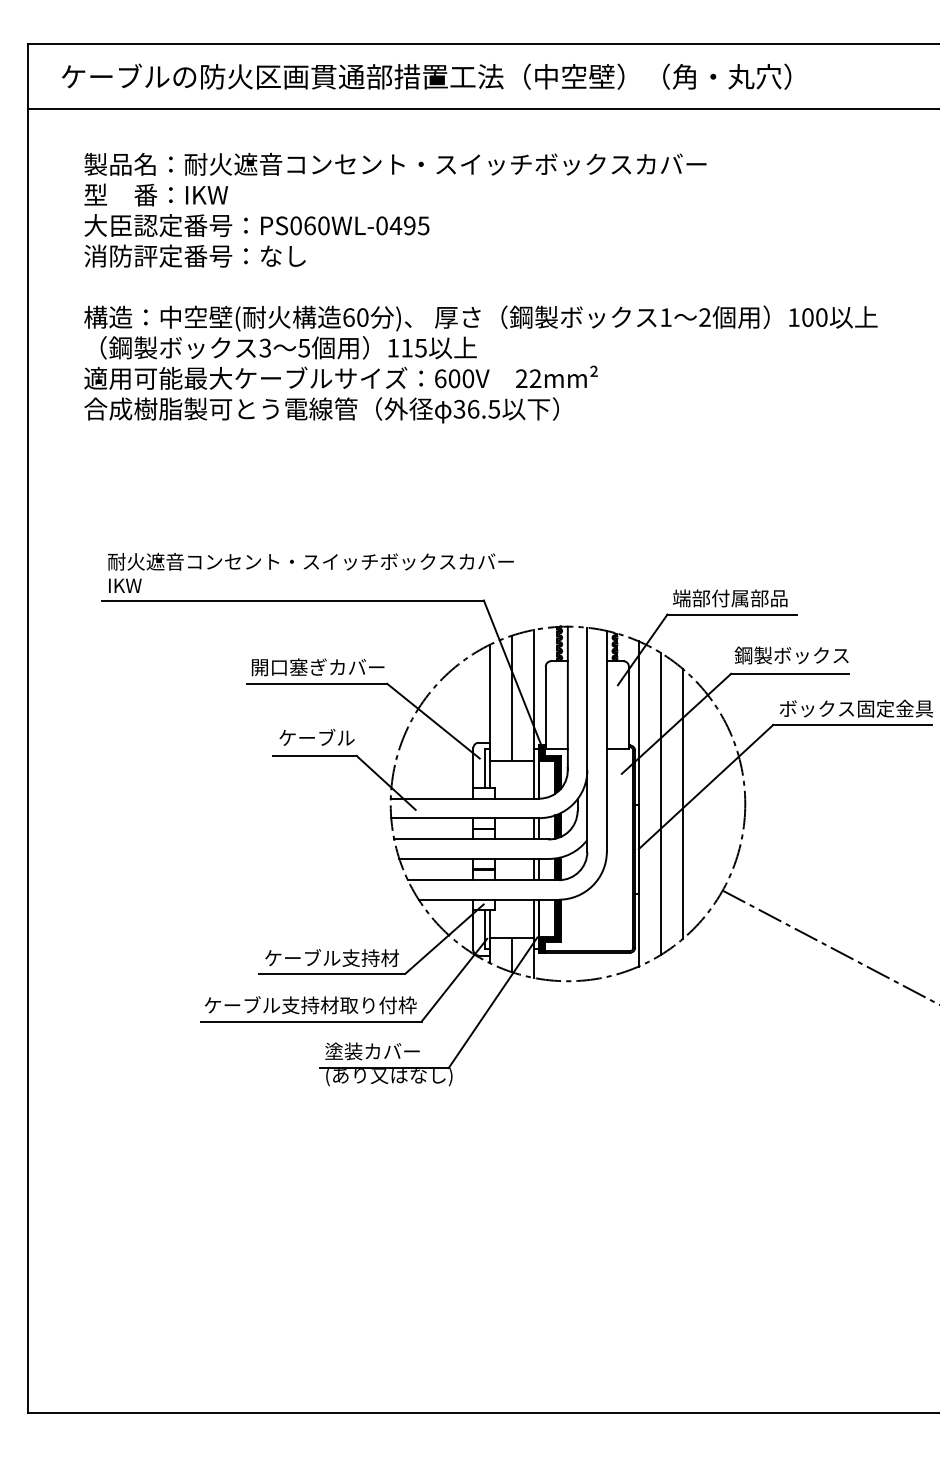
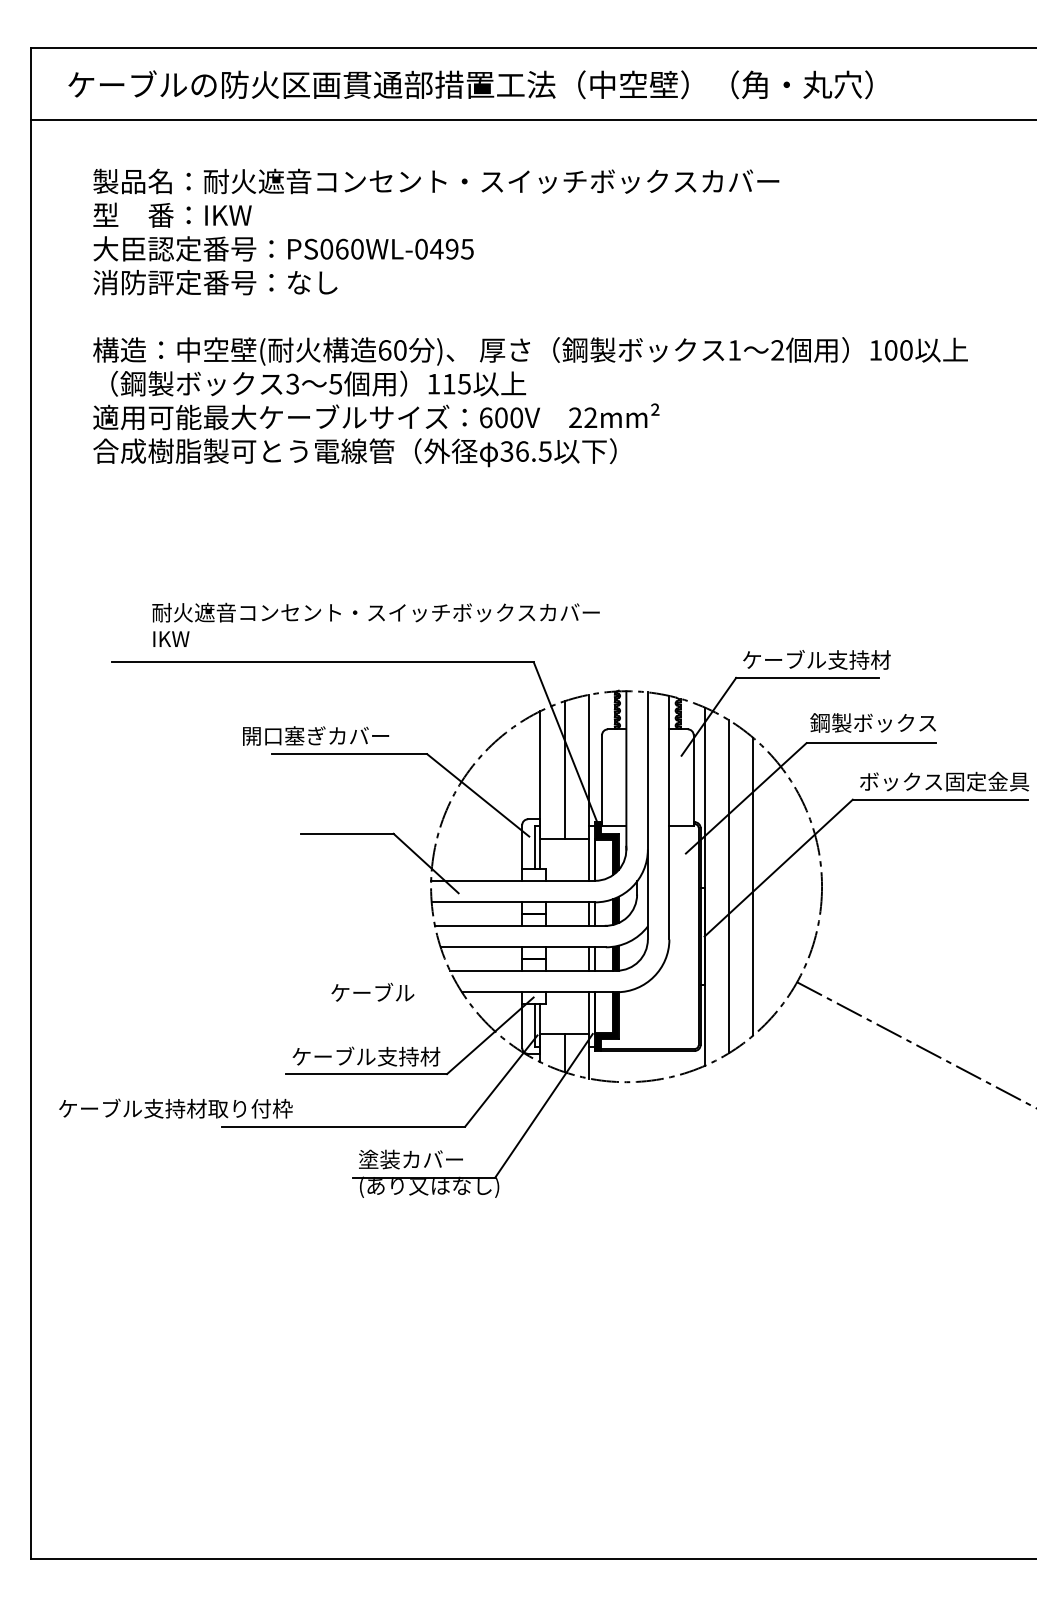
text: (310, 572) -> (375, 624), moved
text: (740, 597) -> (816, 659), 端部付属部品 -> ケーブル支持材
text: (318, 666) -> (316, 735), moved
text: (316, 736) -> (372, 991), moved
text: (310, 1005) -> (175, 1108), moved

